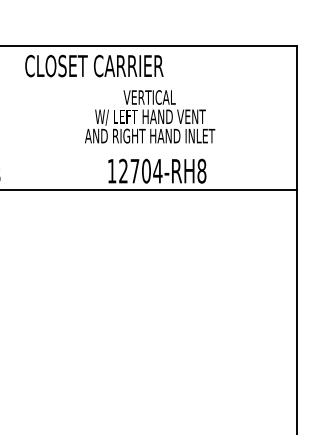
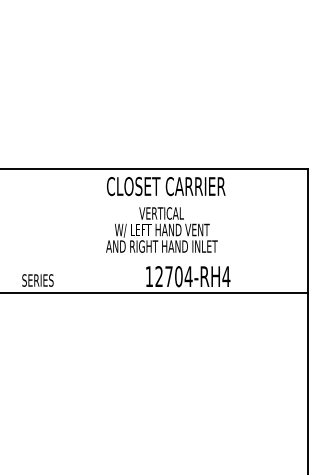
text: (94, 66) -> (166, 186), moved
text: (149, 116) -> (161, 229), moved
text: (202, 171) -> (226, 276), 12704-RH8 -> 12704-RH4

